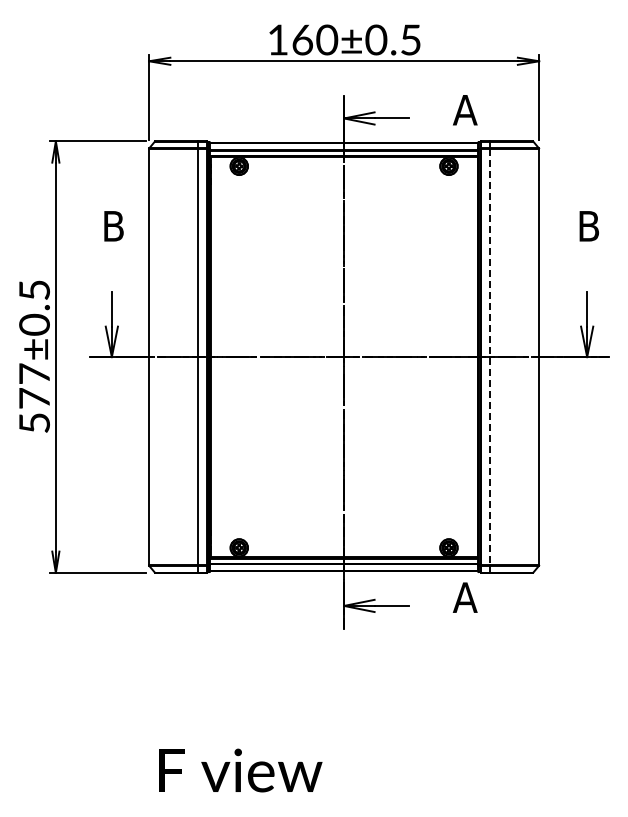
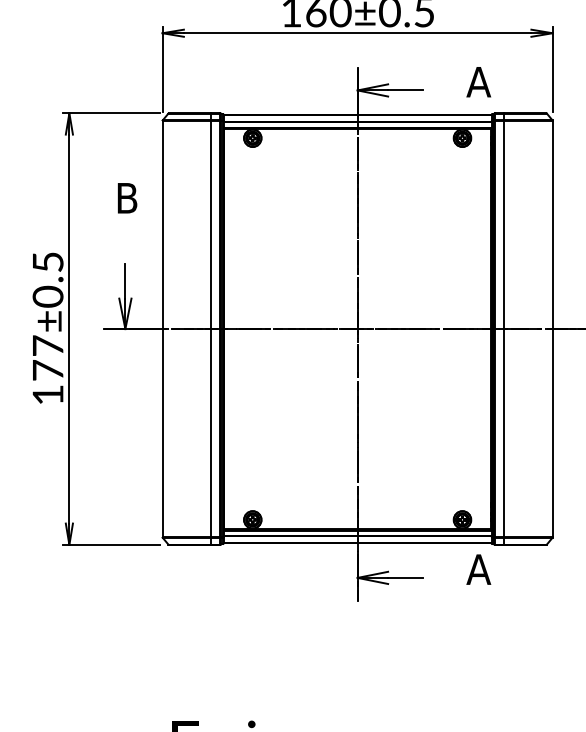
line: (490, 357) -> (504, 329), dashed -> solid
text: (34, 422) -> (48, 394), 577±0.5 -> 177±0.5

